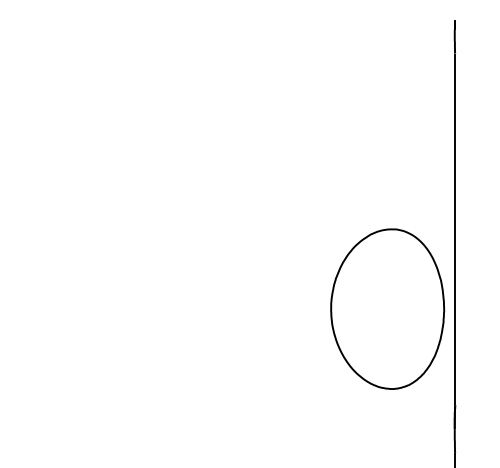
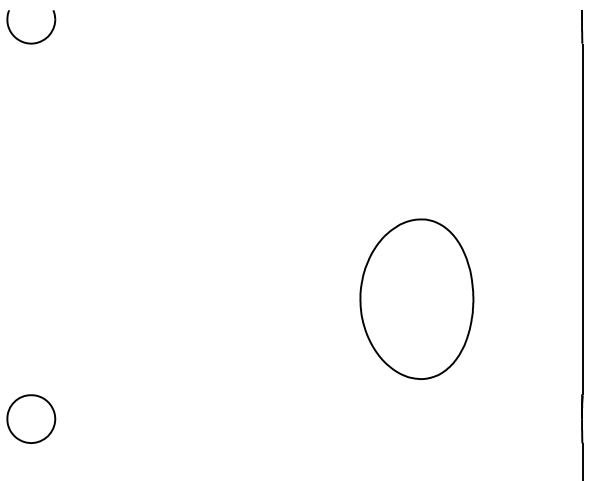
part: (387, 308) -> (416, 298), moved

